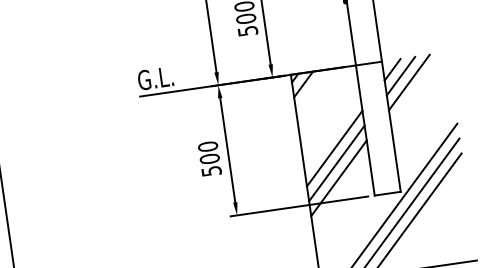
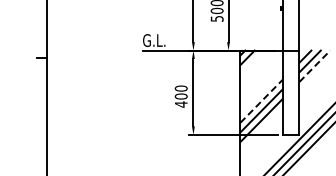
line: (410, 81) -> (315, 65), solid -> dashed
line: (334, 148) -> (261, 101), solid -> dashed
text: (211, 171) -> (181, 104), 500 -> 400

